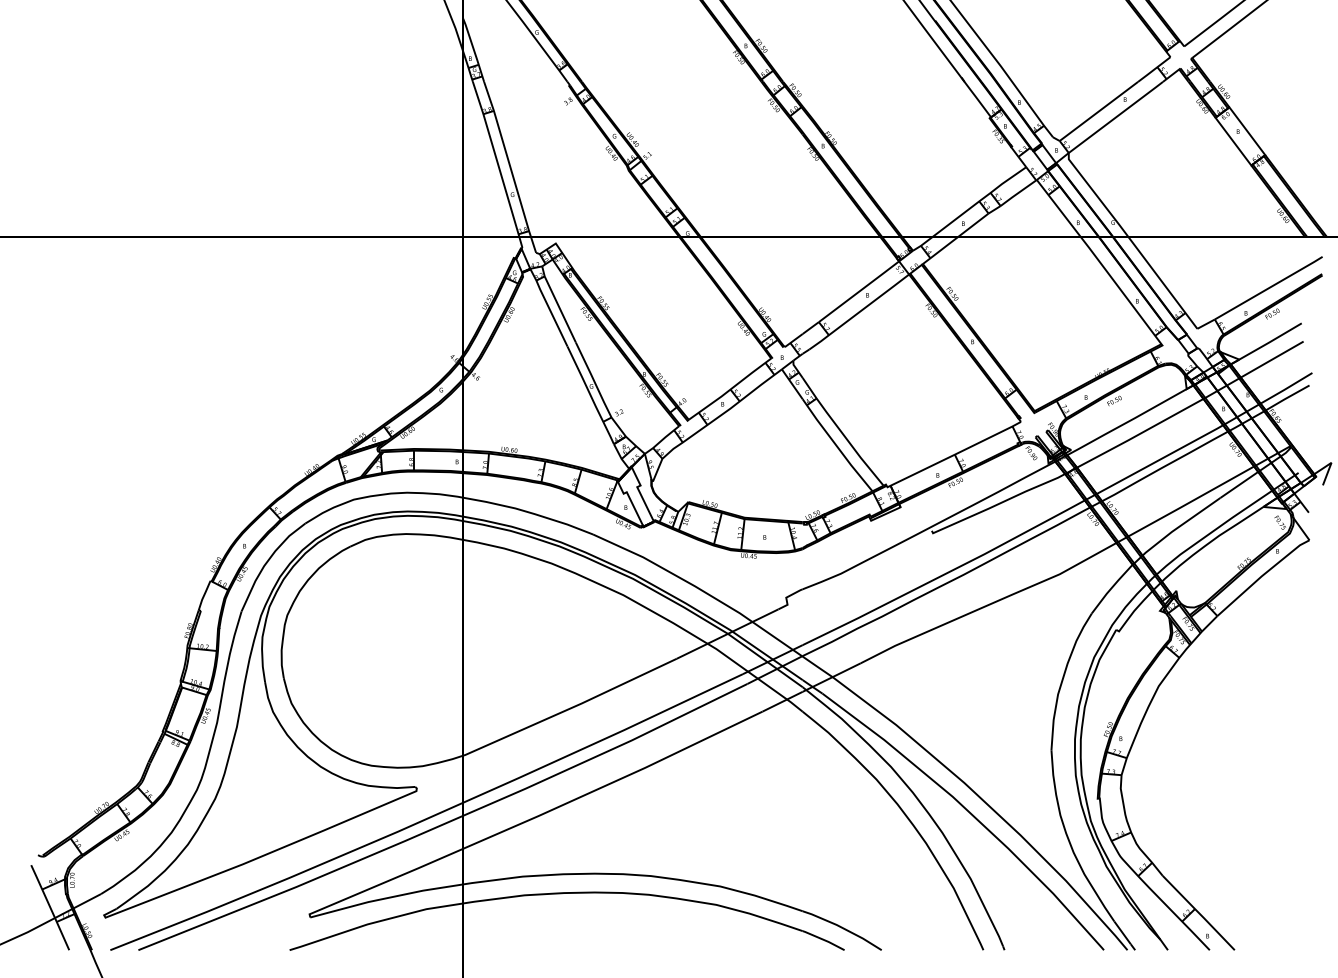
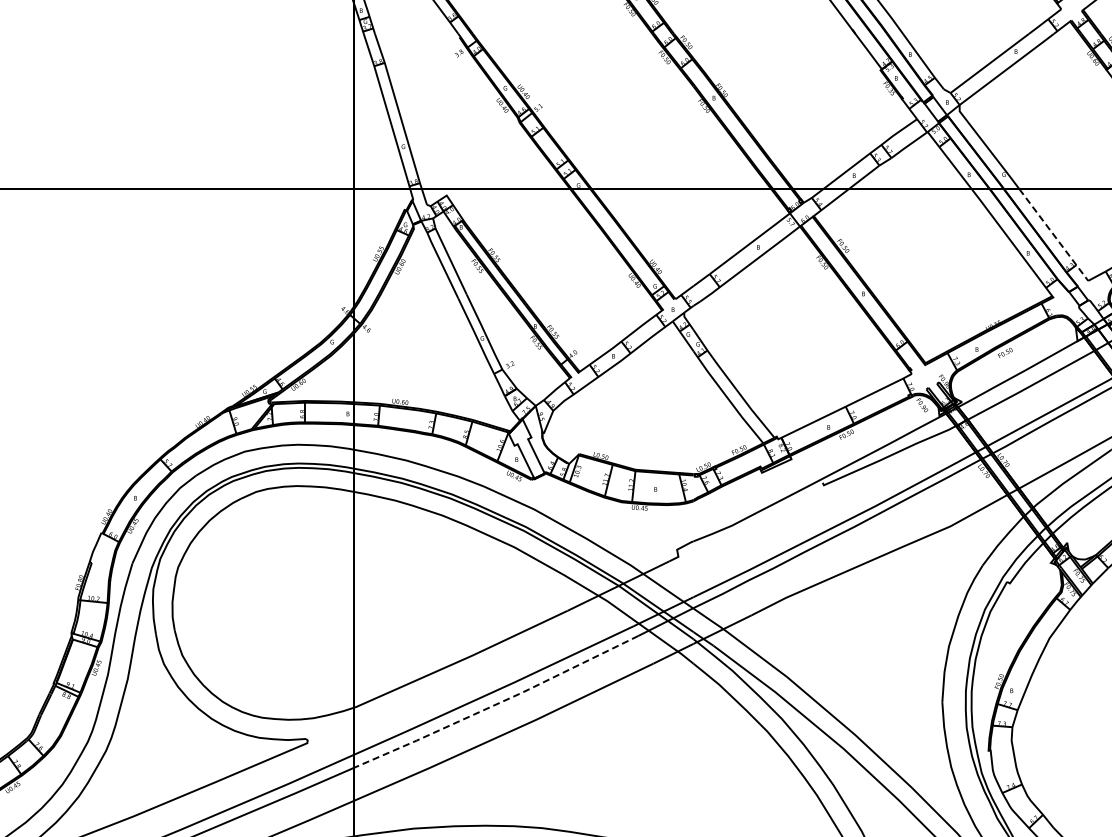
line: (1163, 283) -> (1054, 235), solid -> dashed
line: (605, 752) -> (496, 704), solid -> dashed

